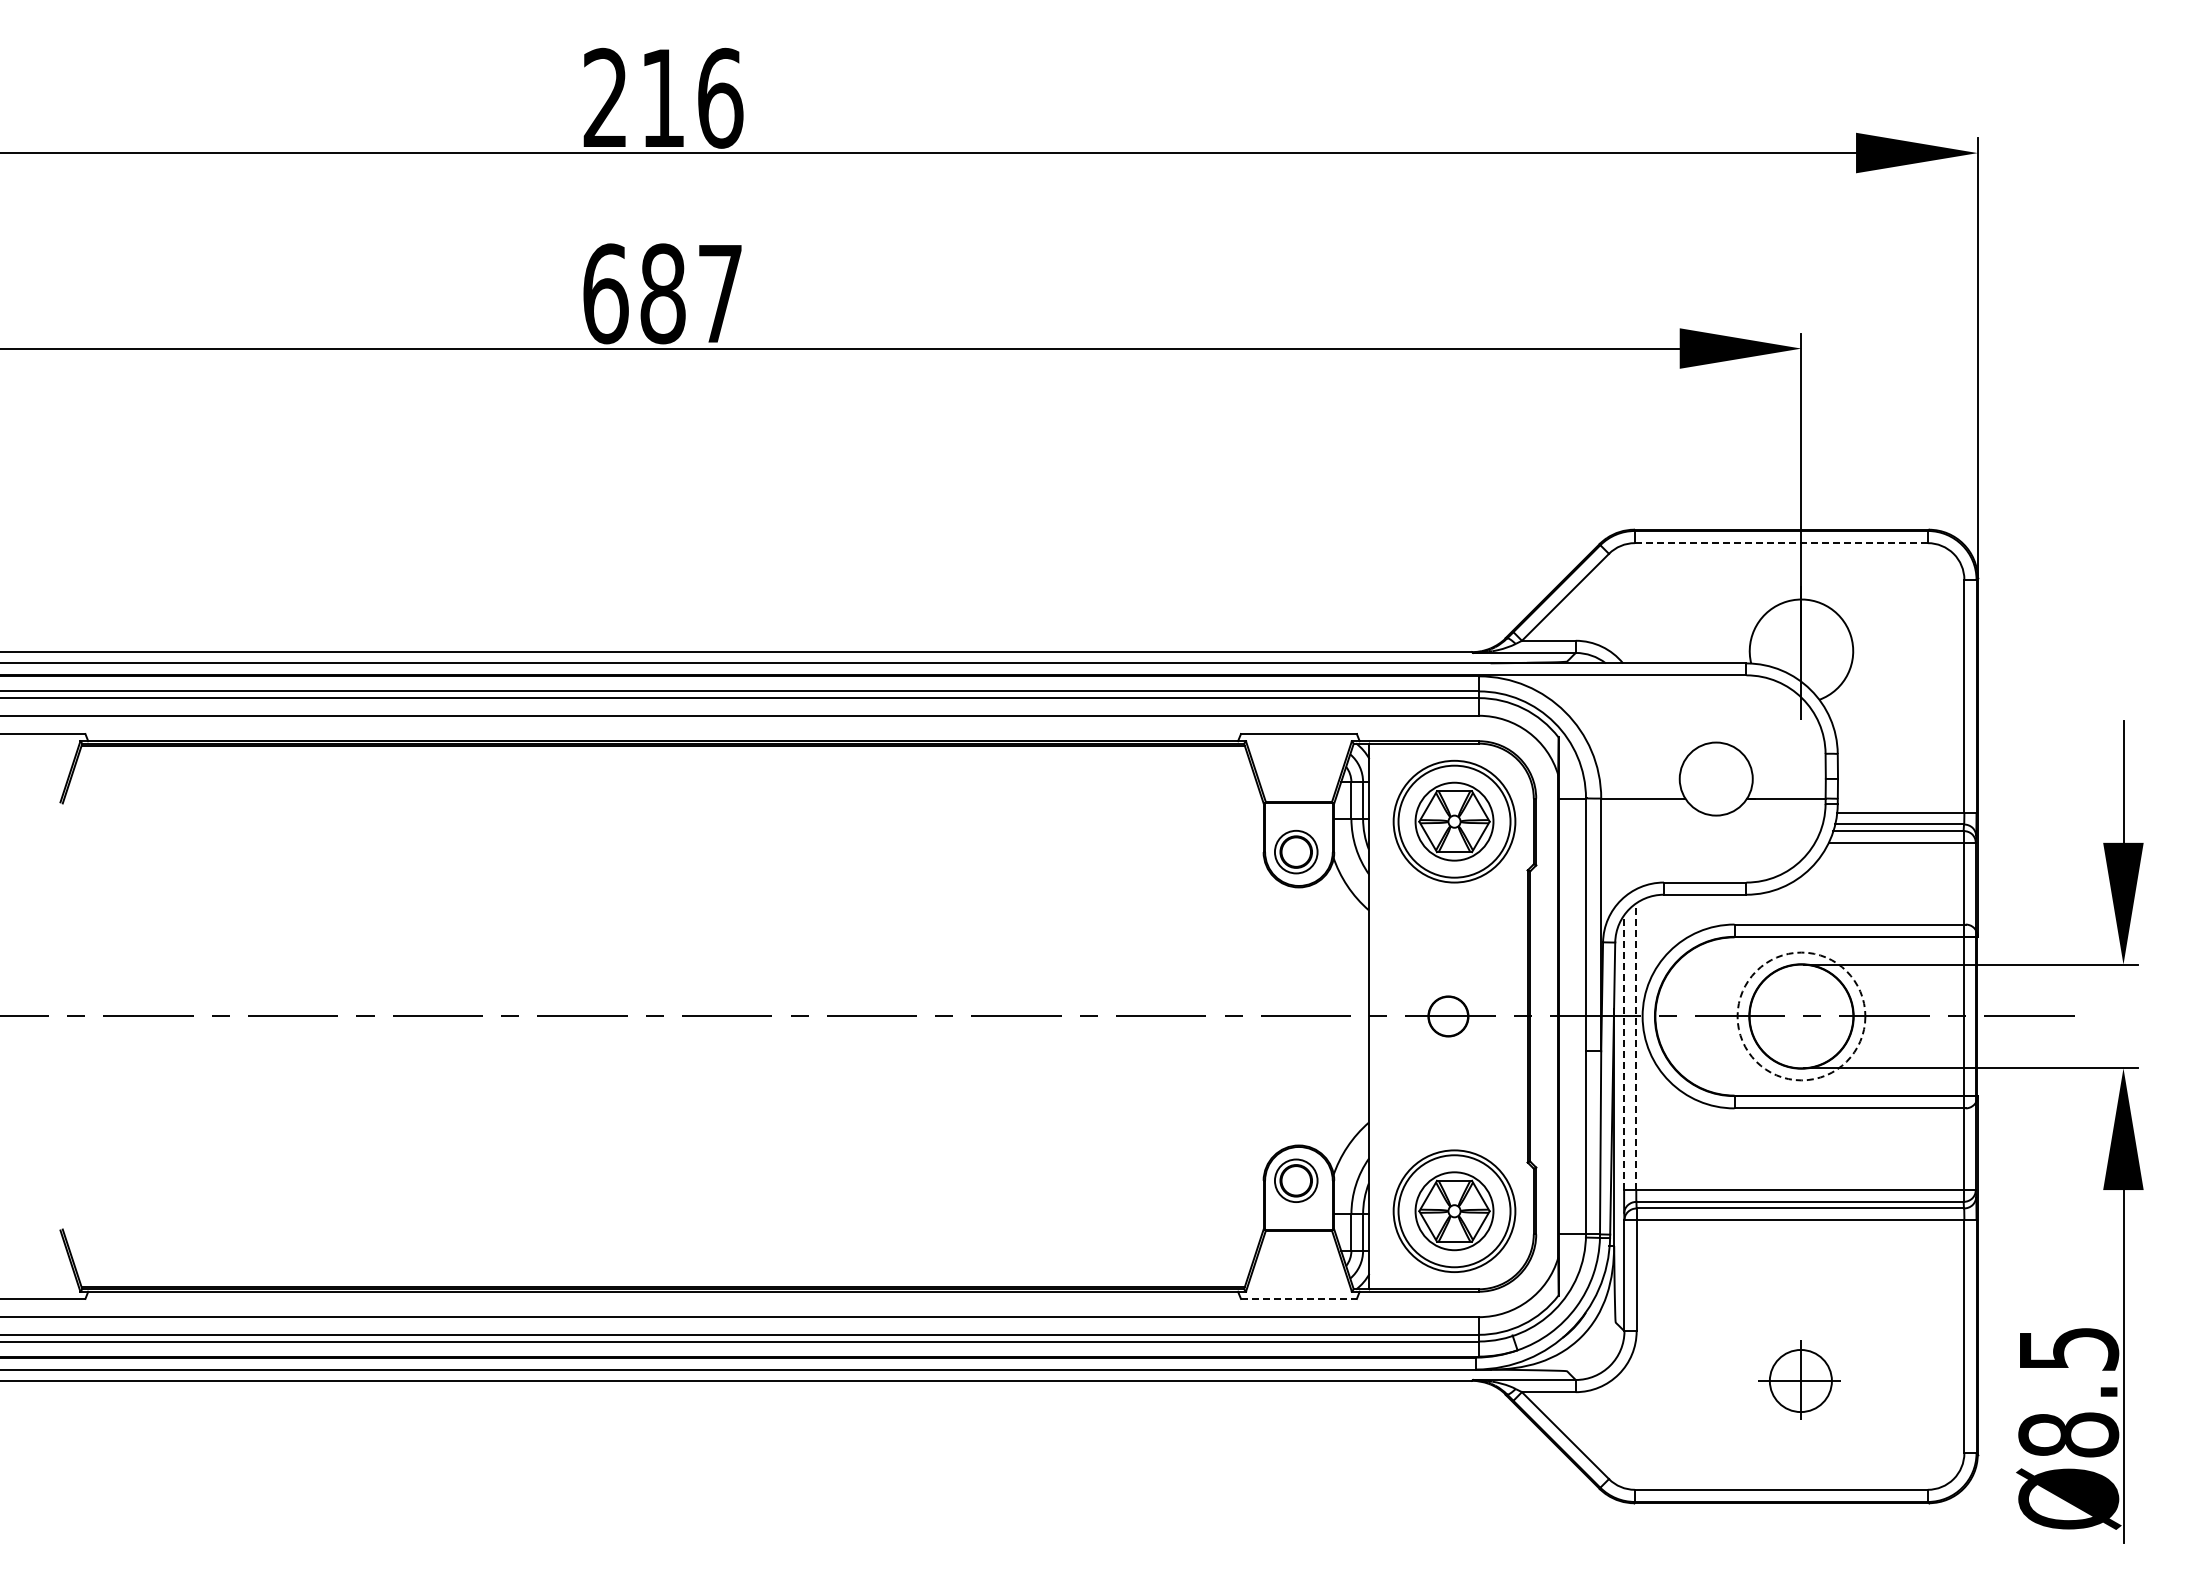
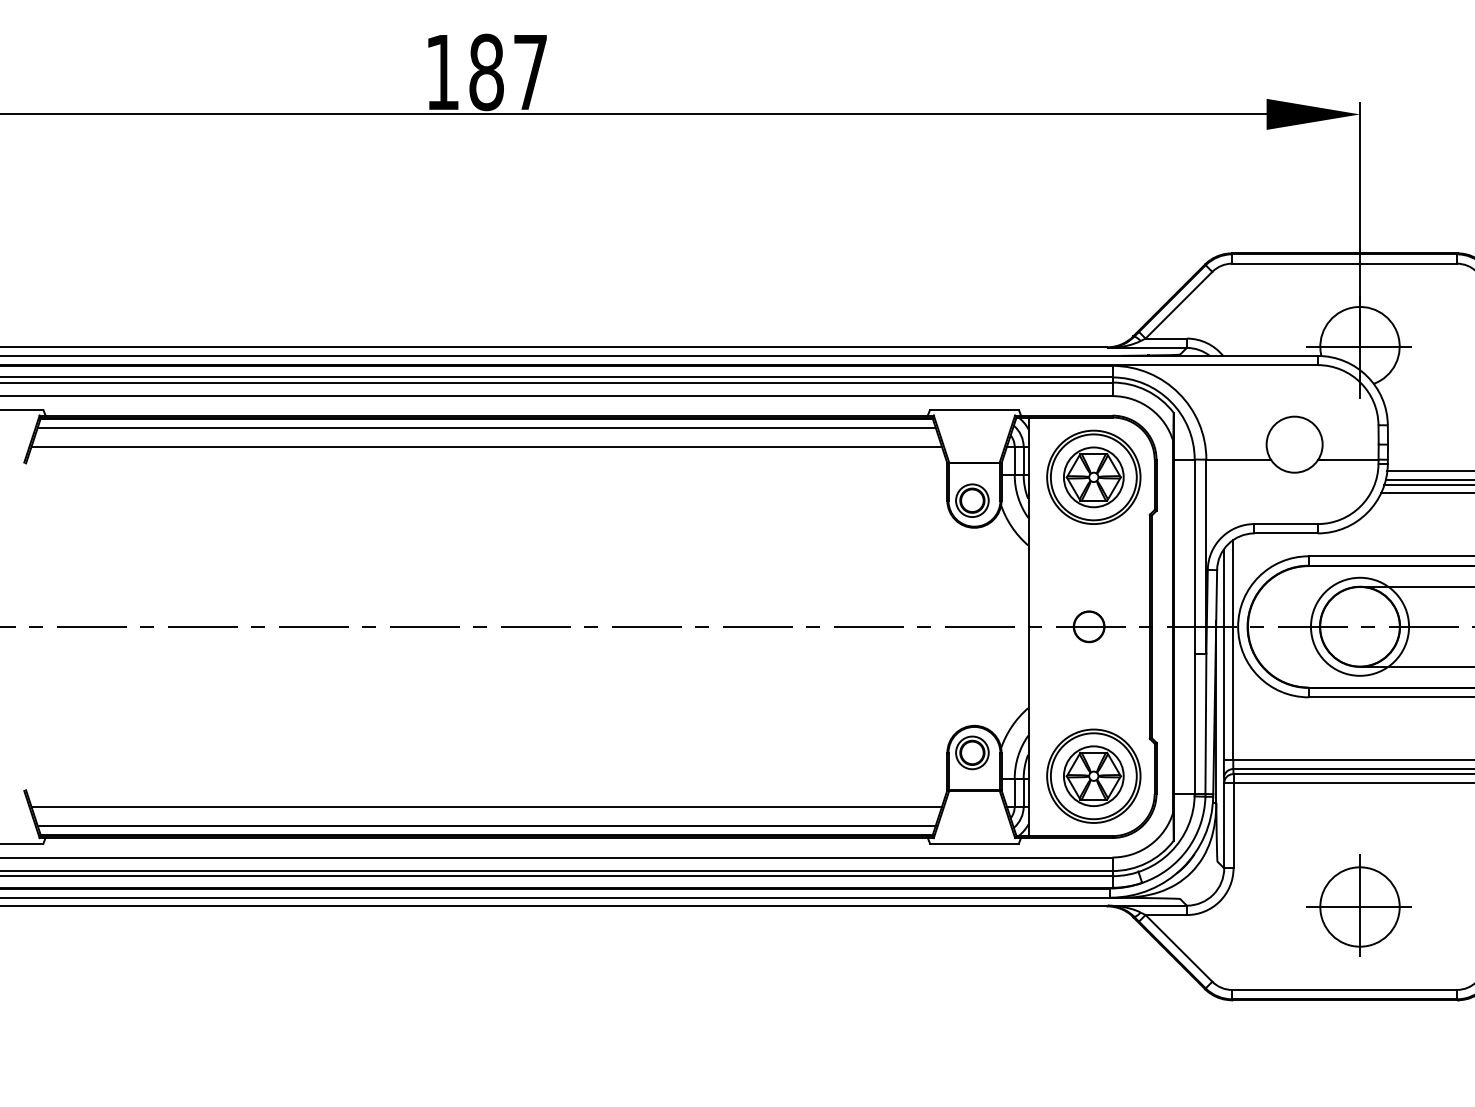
text: (605, 293) -> (442, 72), 687 -> 187
line: (1781, 543) -> (1344, 263), dashed -> solid
line: (1799, 651) -> (1358, 346), added
line: (662, 757) -> (486, 428), added
line: (662, 781) -> (486, 446), added
circle: (1801, 1016) -> (1360, 626), dashed -> solid
line: (1636, 1046) -> (1233, 649), dashed -> solid
line: (1624, 1052) -> (1224, 654), dashed -> solid
line: (662, 1251) -> (486, 807), added
line: (662, 1275) -> (486, 825), added
line: (1298, 1298) -> (974, 843), dashed -> solid
part: (1799, 1379) -> (1358, 905), size x1.67

